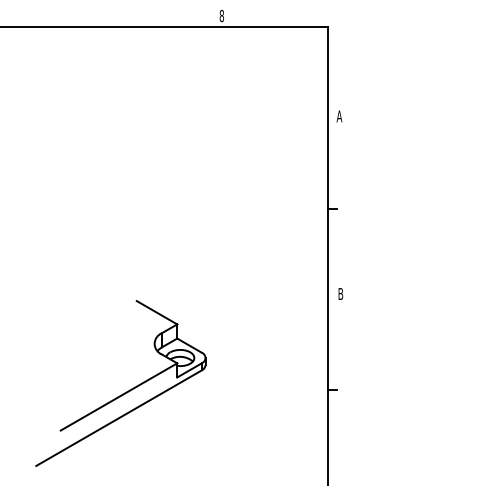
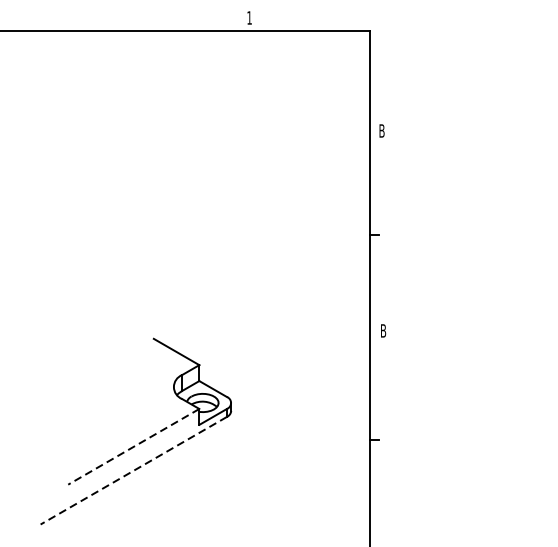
text: (221, 16) -> (249, 18), 8 -> 1
text: (339, 116) -> (382, 131), A -> B
line: (118, 397) -> (133, 447), solid -> dashed
line: (119, 418) -> (134, 471), solid -> dashed

